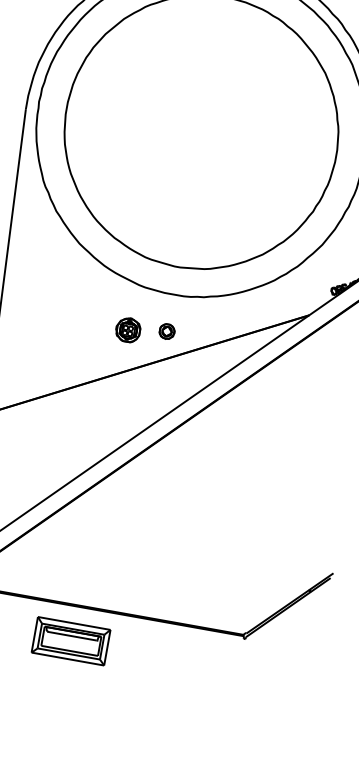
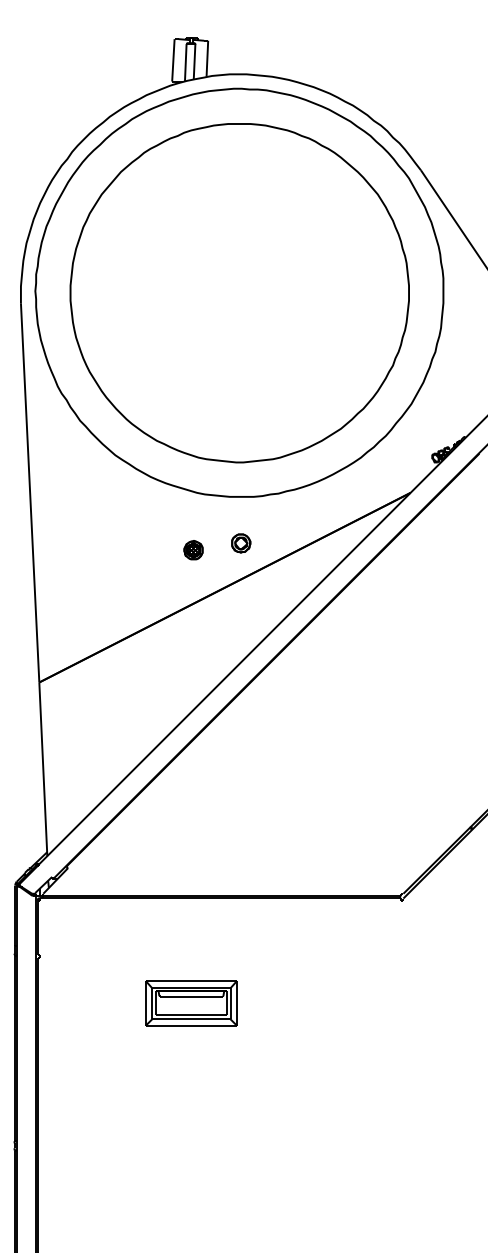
part: (128, 330) -> (193, 550), size x0.62
part: (71, 641) -> (191, 1003), moved

